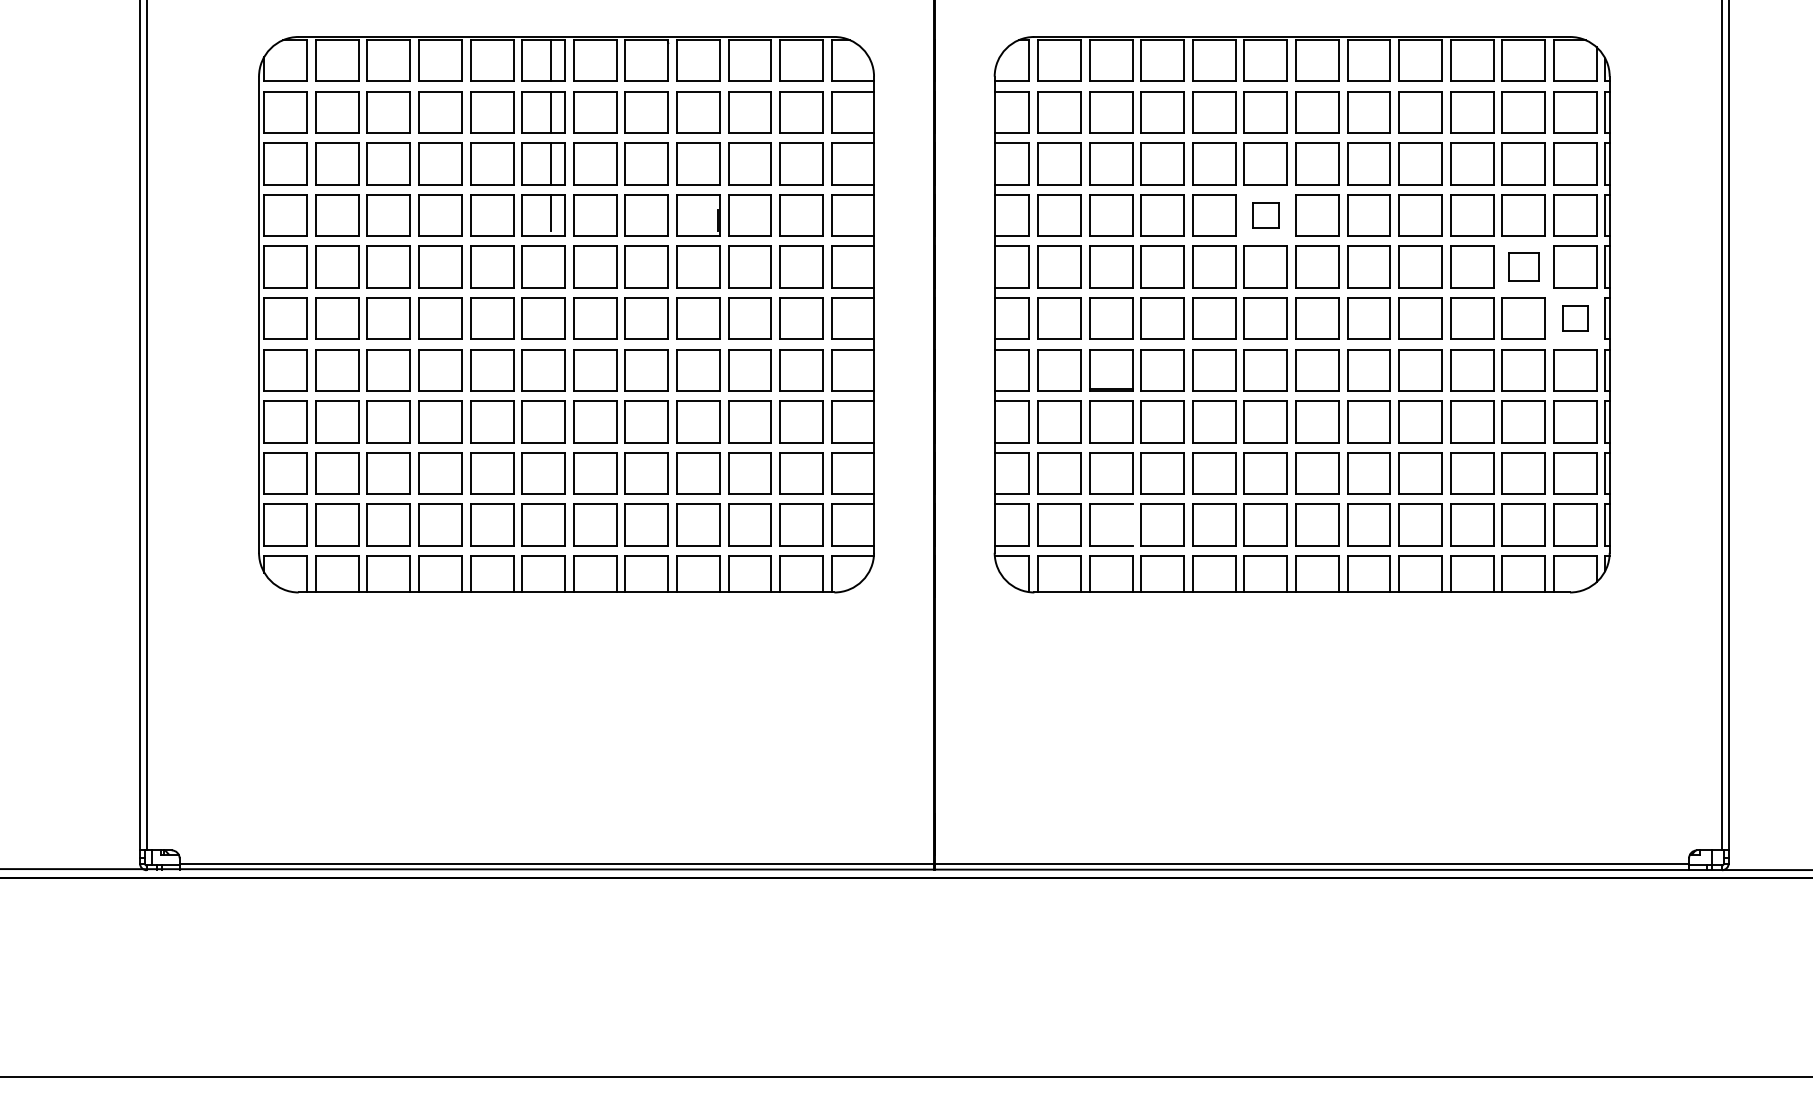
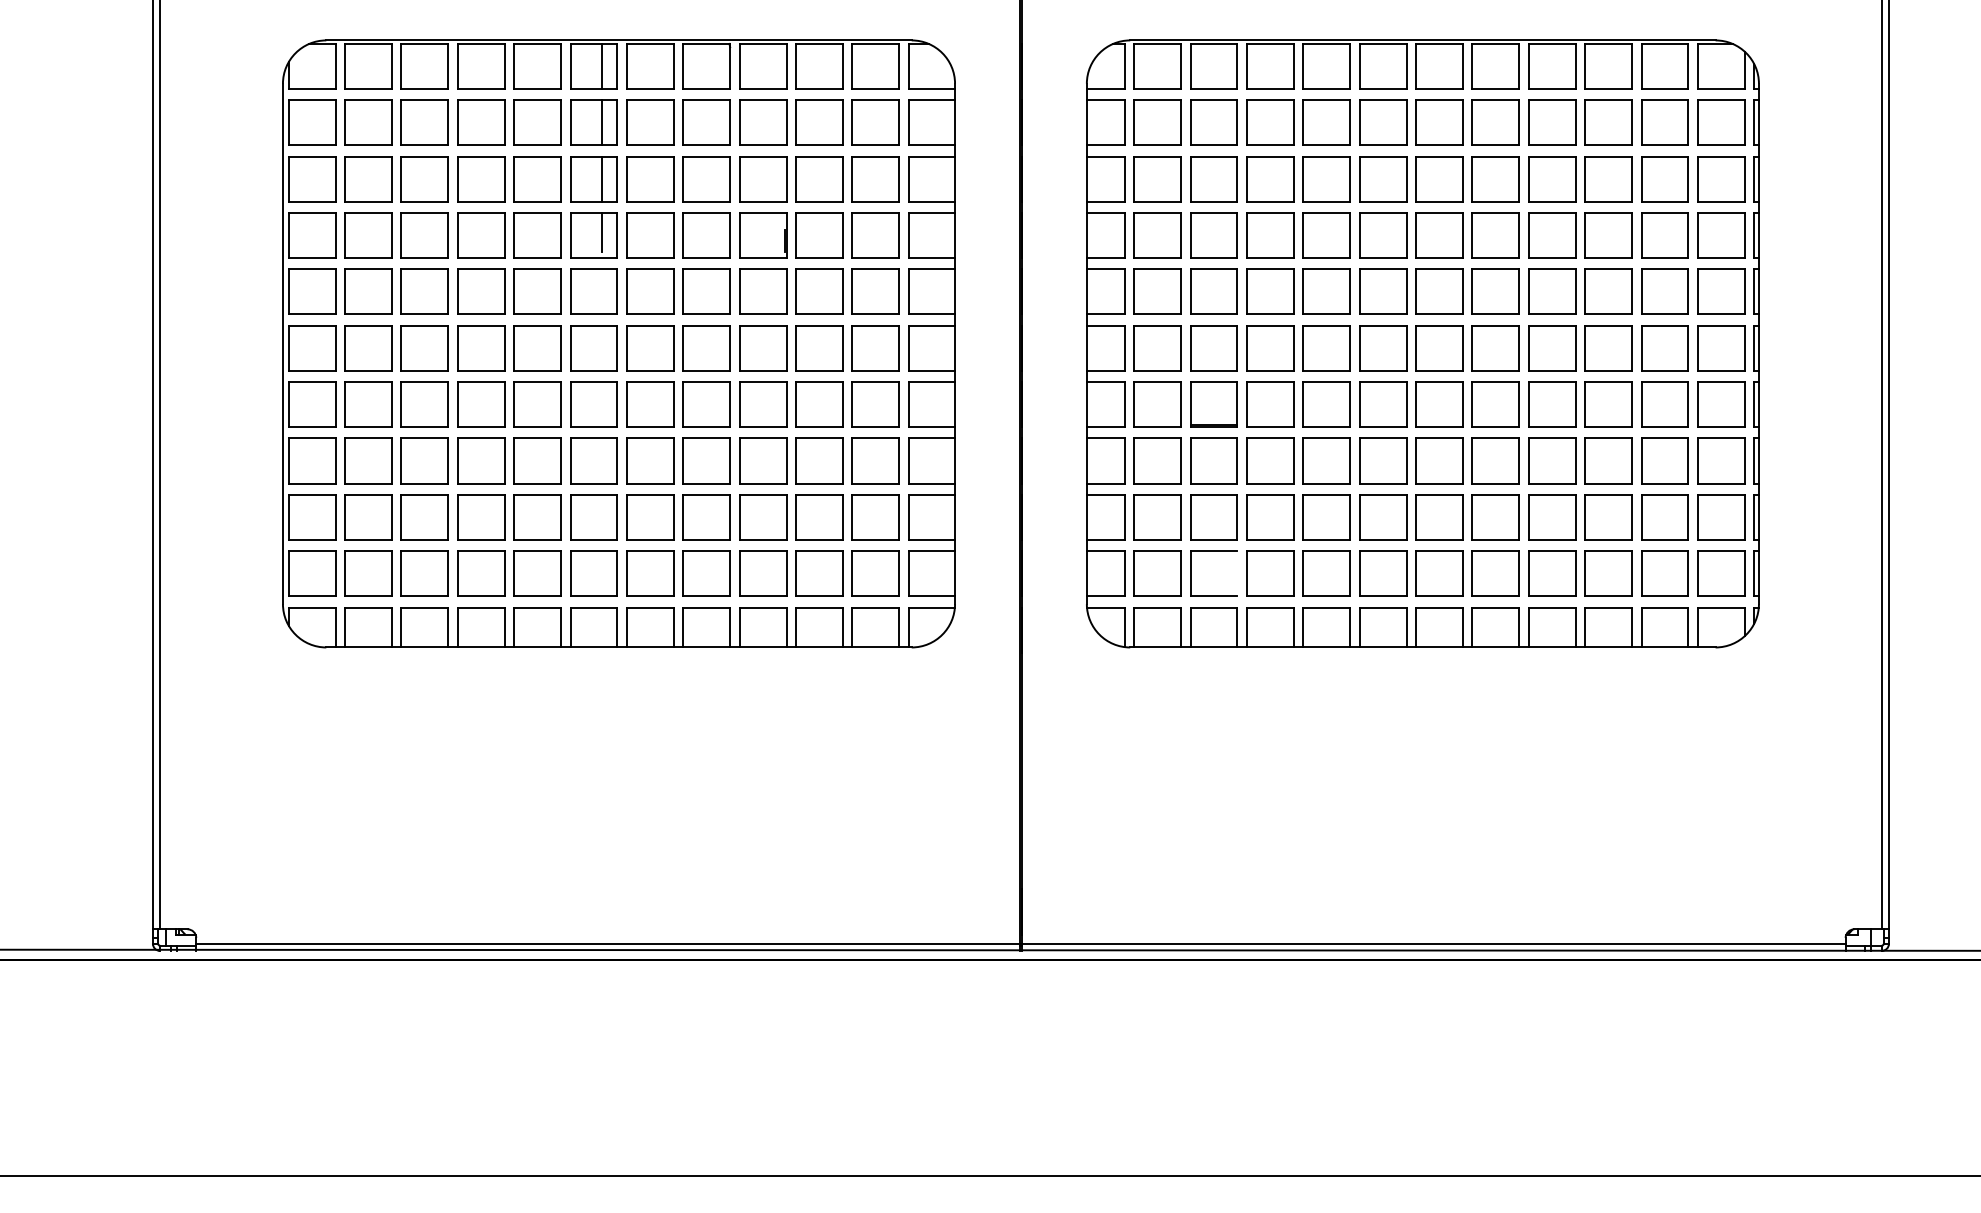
part: (1266, 215) -> (1383, 235), size x1.67
part: (1523, 266) -> (1664, 291), size x1.43
part: (1575, 318) -> (1721, 348), size x1.67

